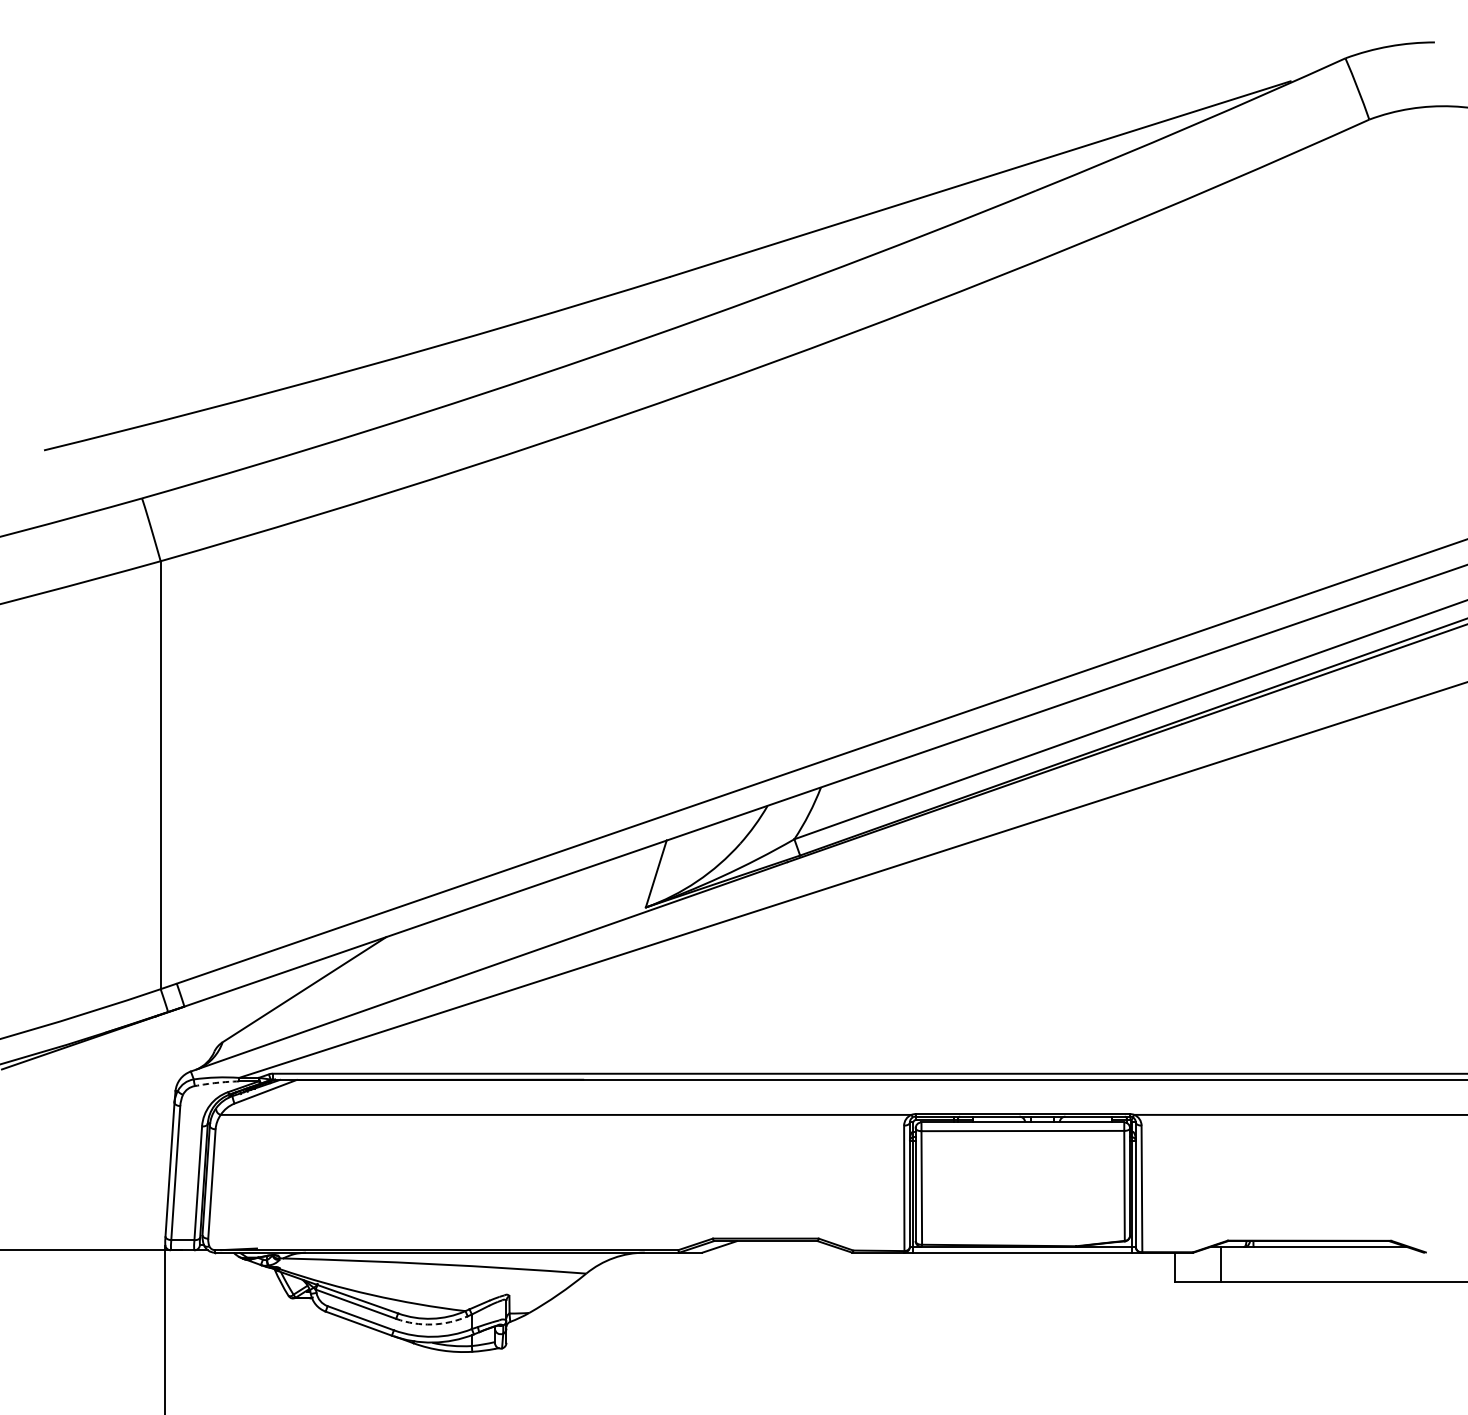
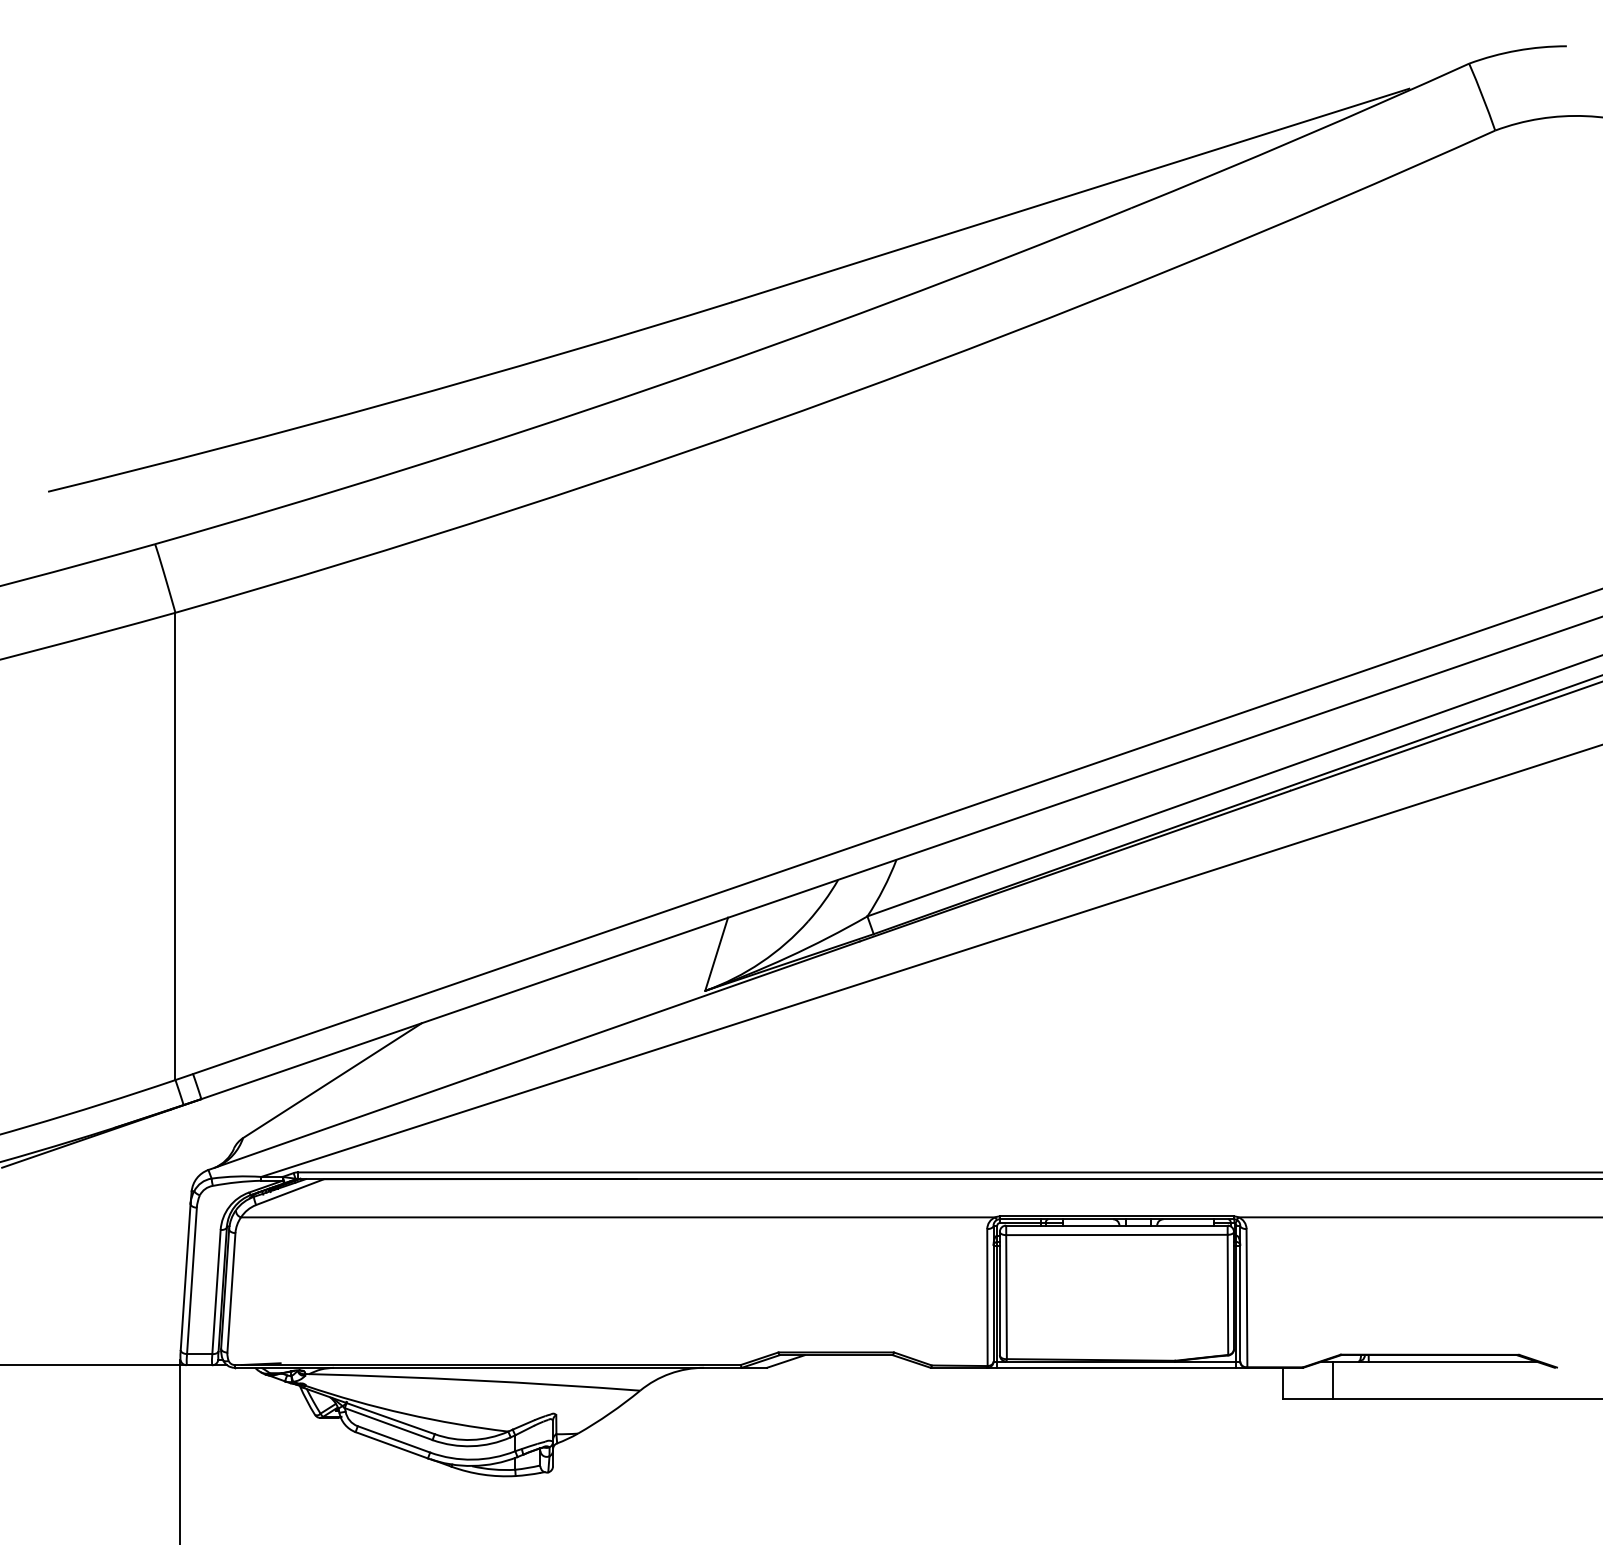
arc: (216, 1082) -> (236, 1182), dashed -> solid
arc: (431, 1324) -> (471, 1446), dashed -> solid

